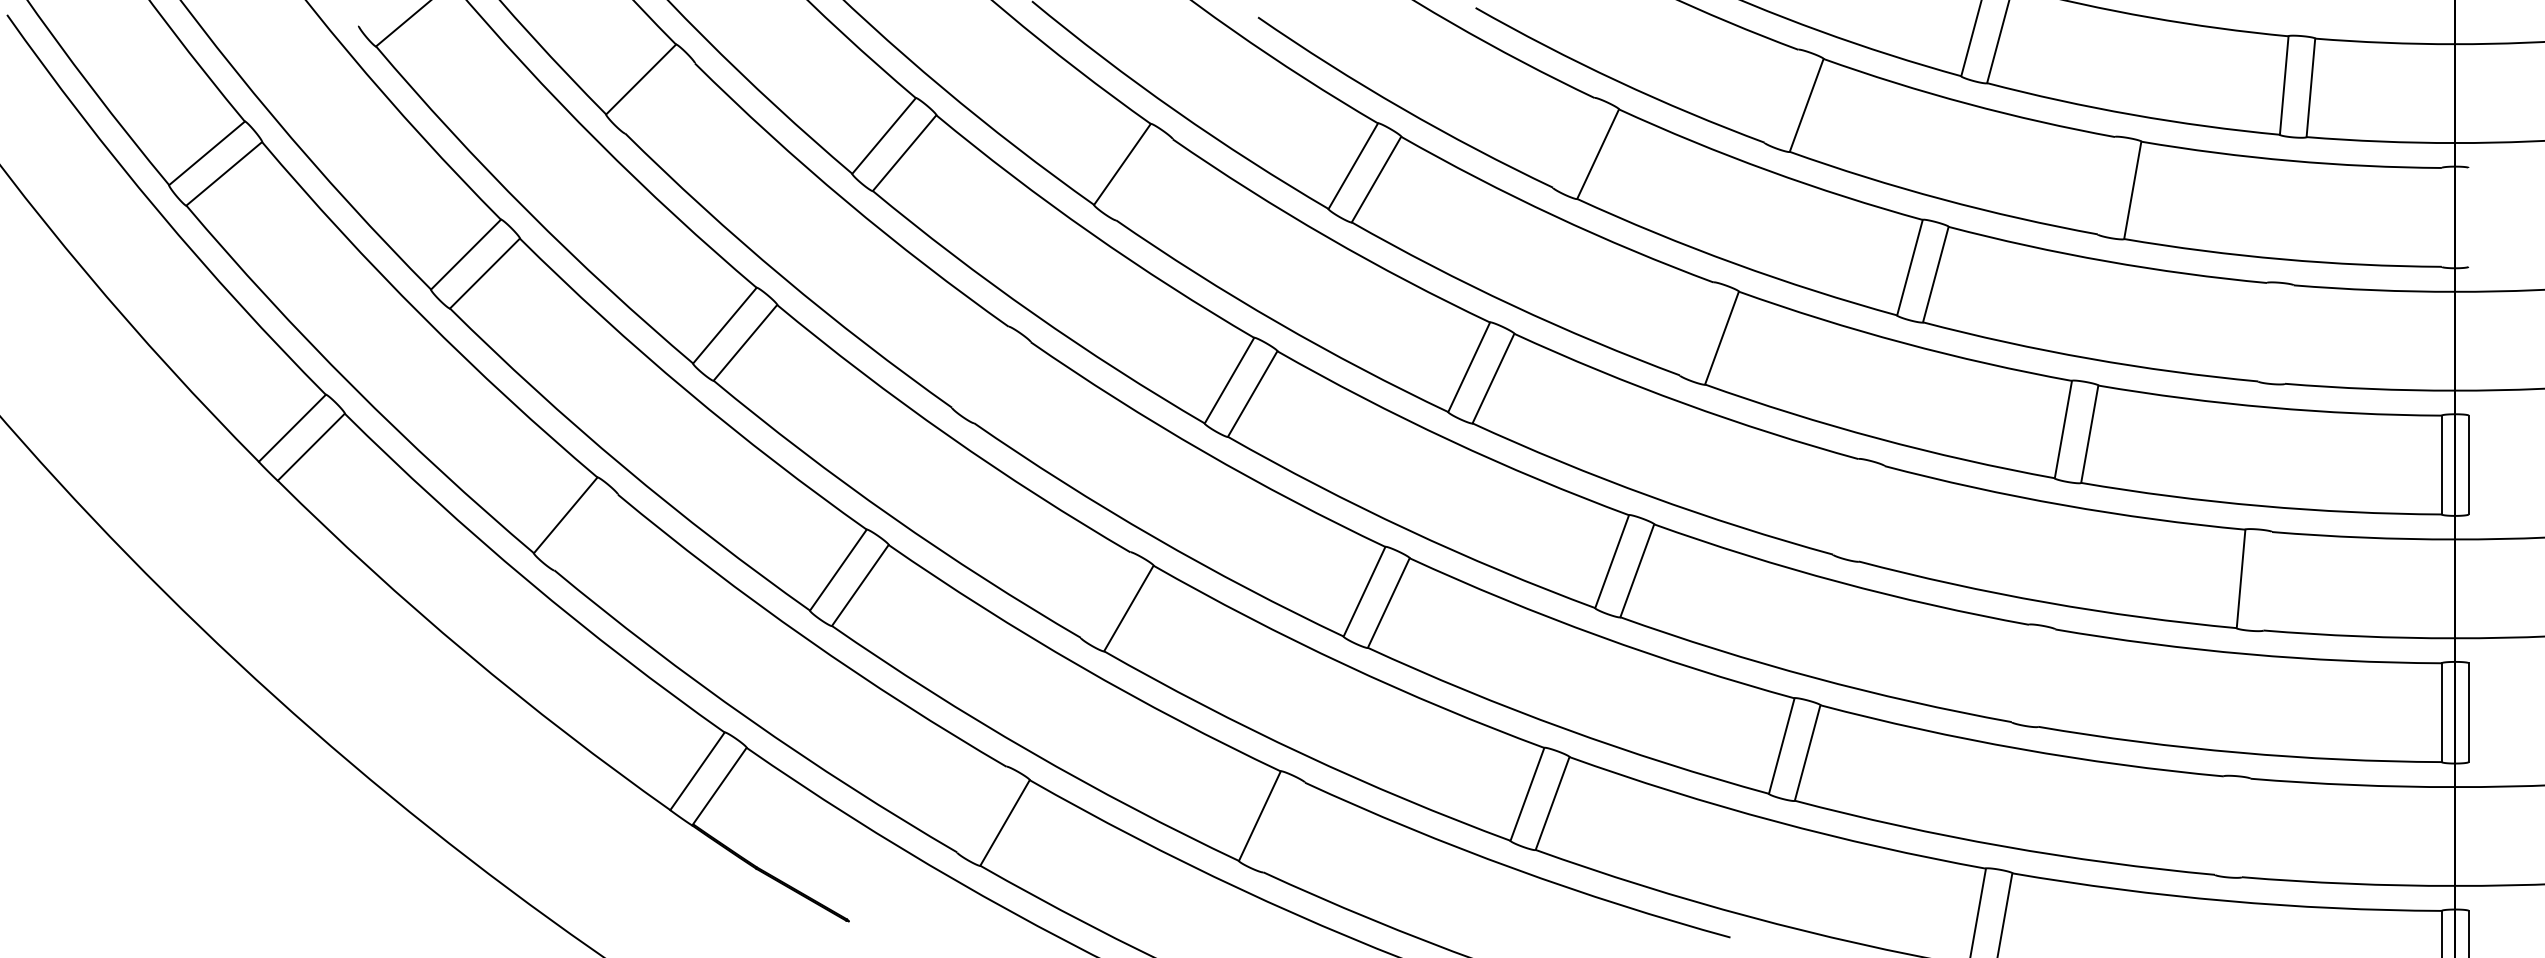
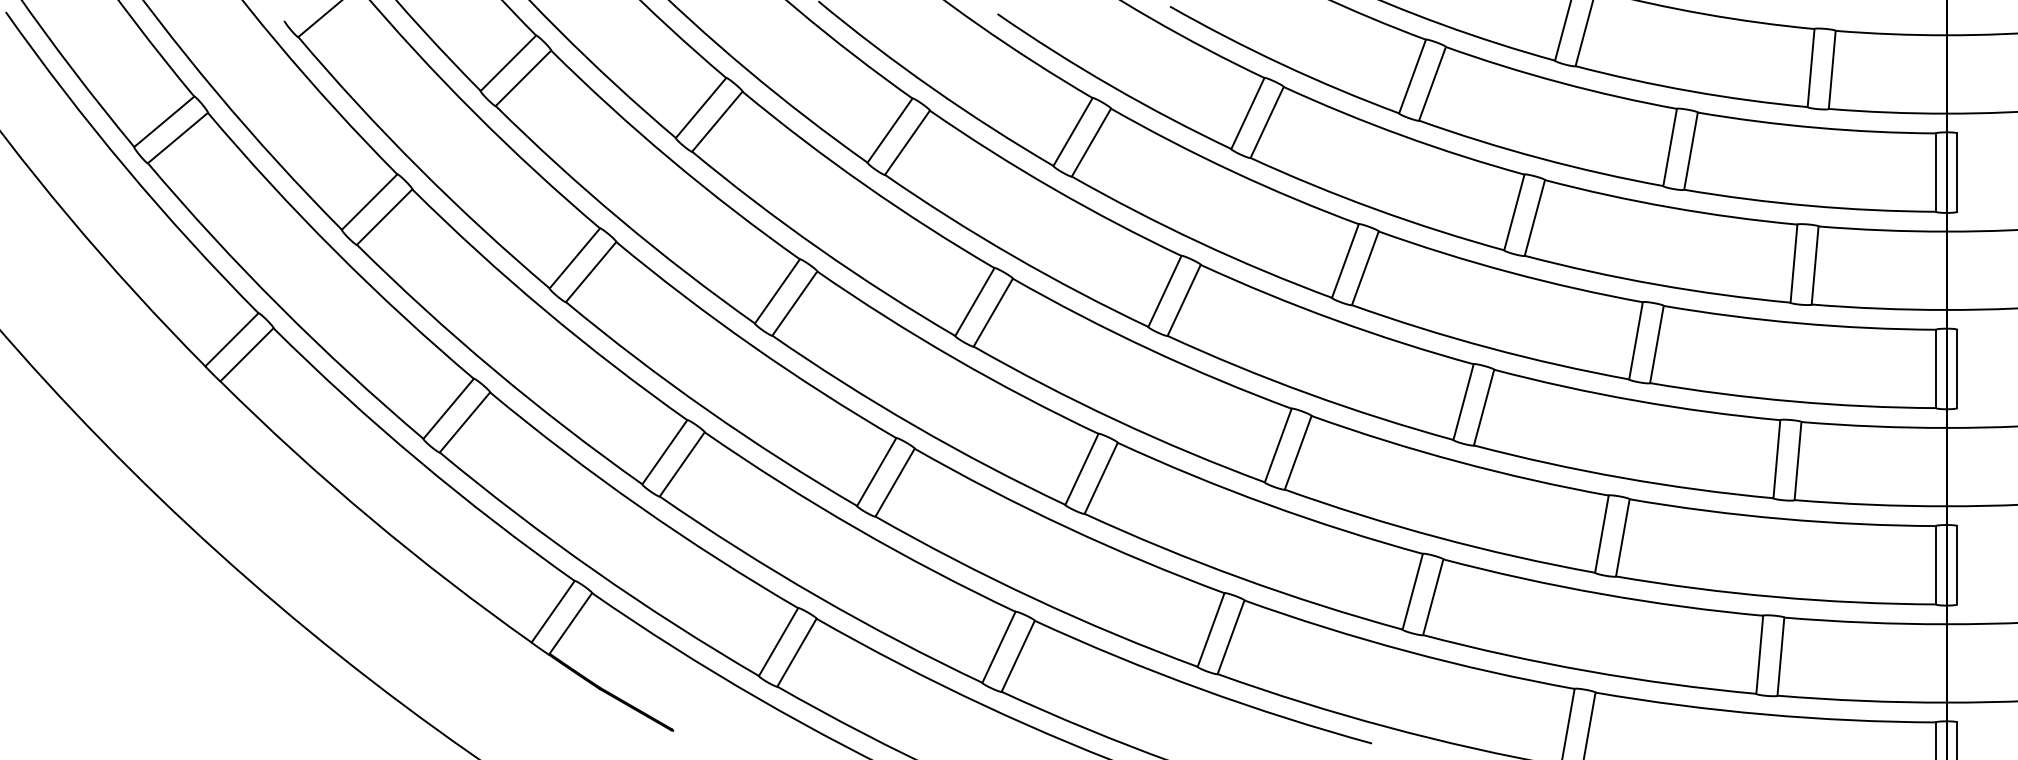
line: (1781, 95) -> (1412, 75), added
line: (660, 98) -> (523, 78), added
line: (1573, 142) -> (1247, 113), added
line: (1144, 179) -> (907, 142), added
line: (2105, 185) -> (1669, 147), added
line: (2441, 216) -> (1935, 171), added
line: (2468, 216) -> (1957, 171), added
line: (1696, 328) -> (1345, 260), added
line: (2262, 332) -> (1793, 263), added
line: (2289, 334) -> (1815, 265), added
line: (980, 366) -> (777, 290), added
line: (1002, 382) -> (794, 303), added
line: (1845, 506) -> (1463, 401), added
line: (1871, 513) -> (1483, 407), added
line: (586, 532) -> (465, 422), added
line: (2267, 581) -> (1797, 461), added
line: (1105, 594) -> (876, 471), added
line: (2019, 673) -> (1601, 534), added
line: (2046, 677) -> (1622, 537), added
line: (981, 809) -> (778, 642), added
line: (2219, 825) -> (1759, 654), added
line: (1284, 827) -> (1018, 656), added
line: (2245, 827) -> (1780, 656), added

